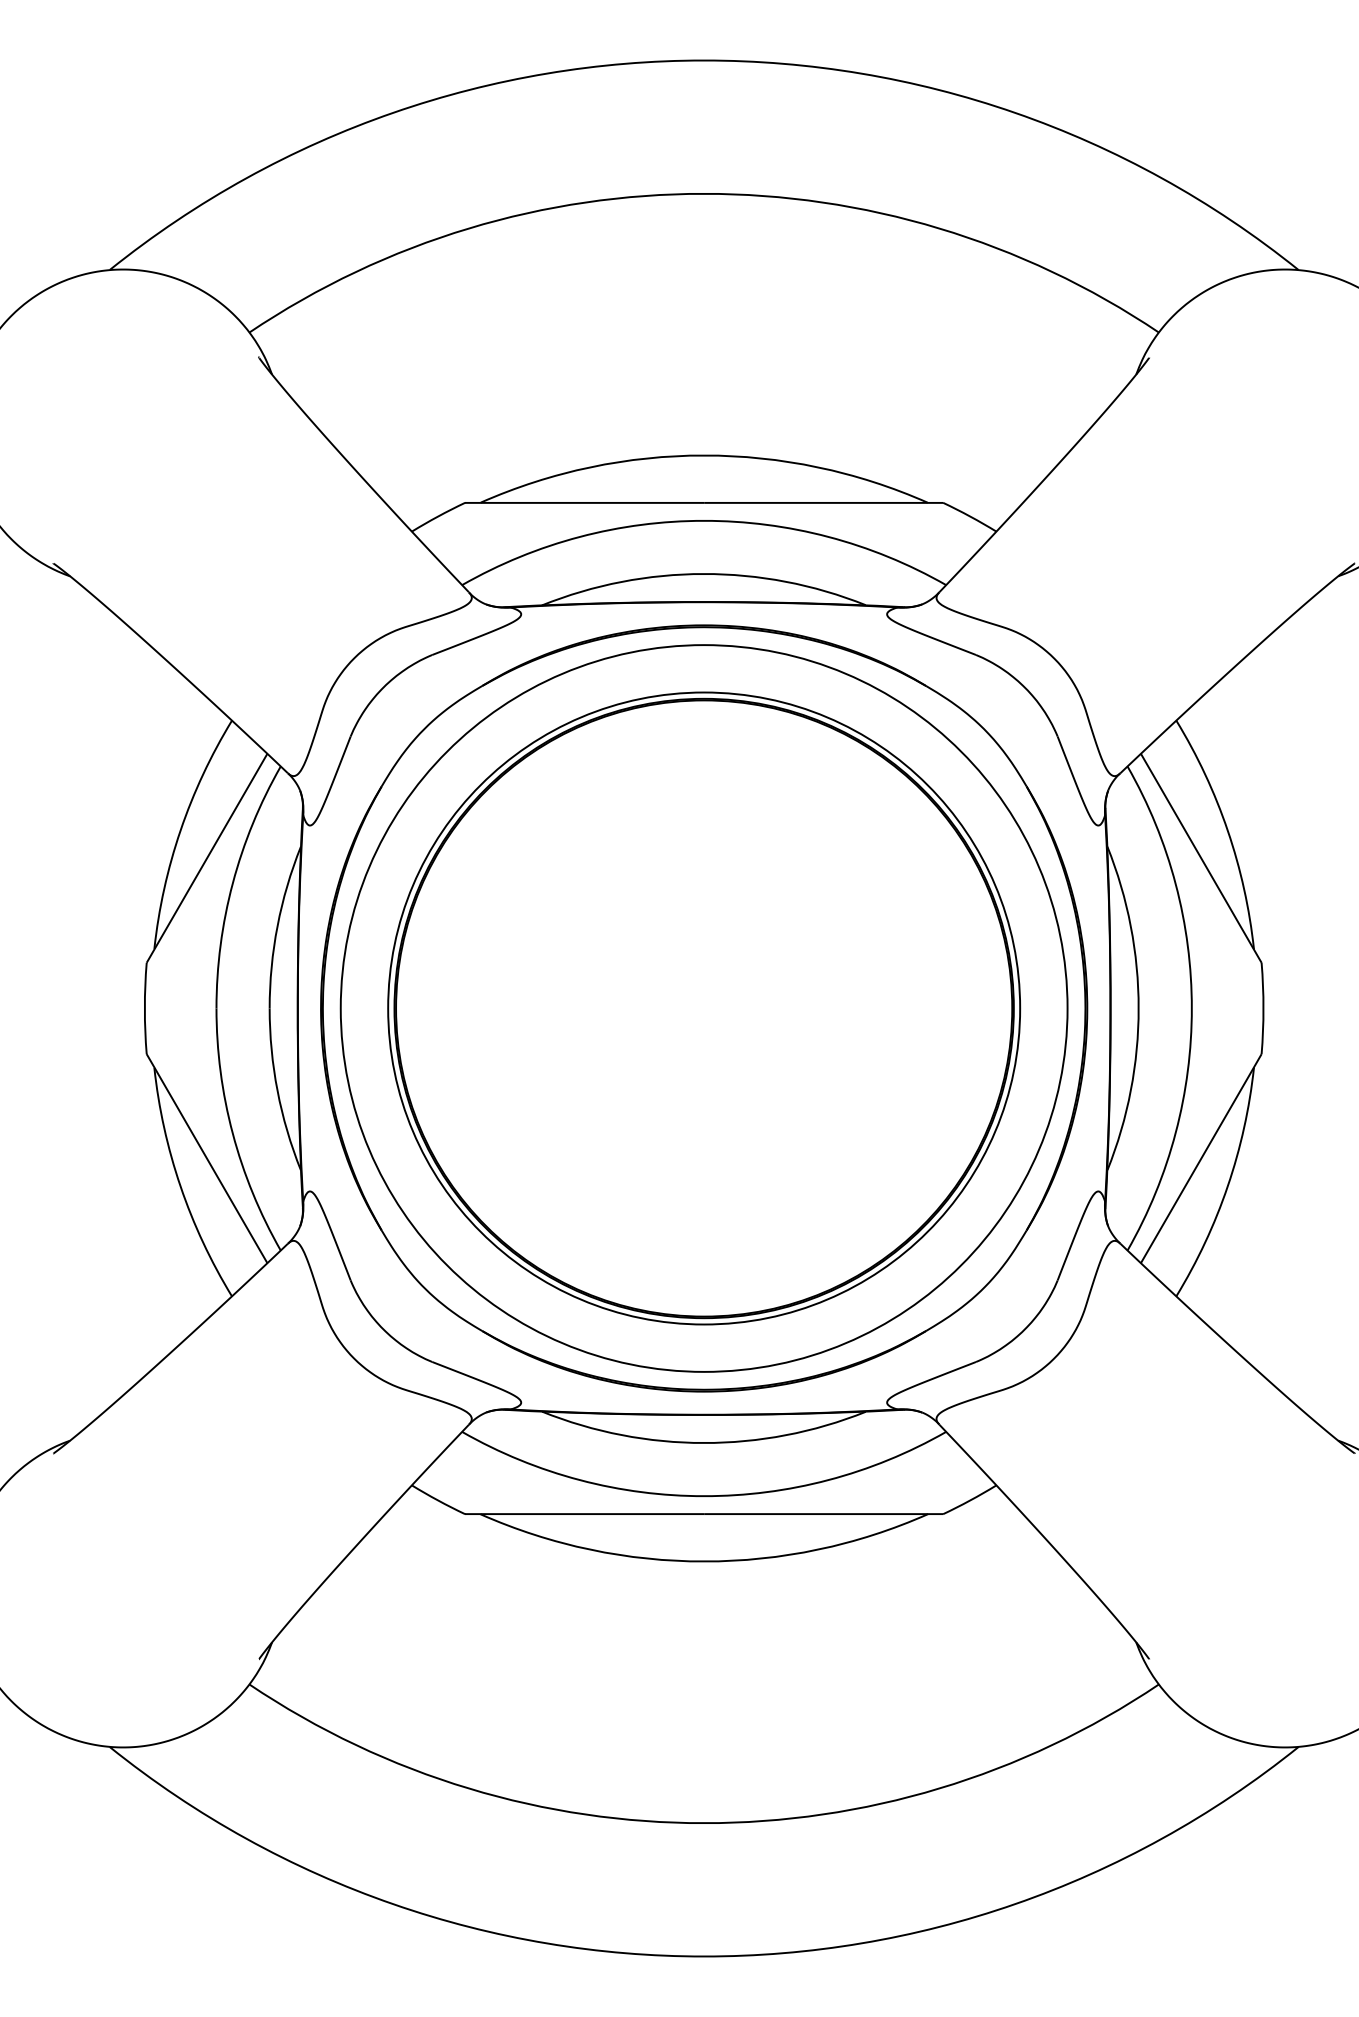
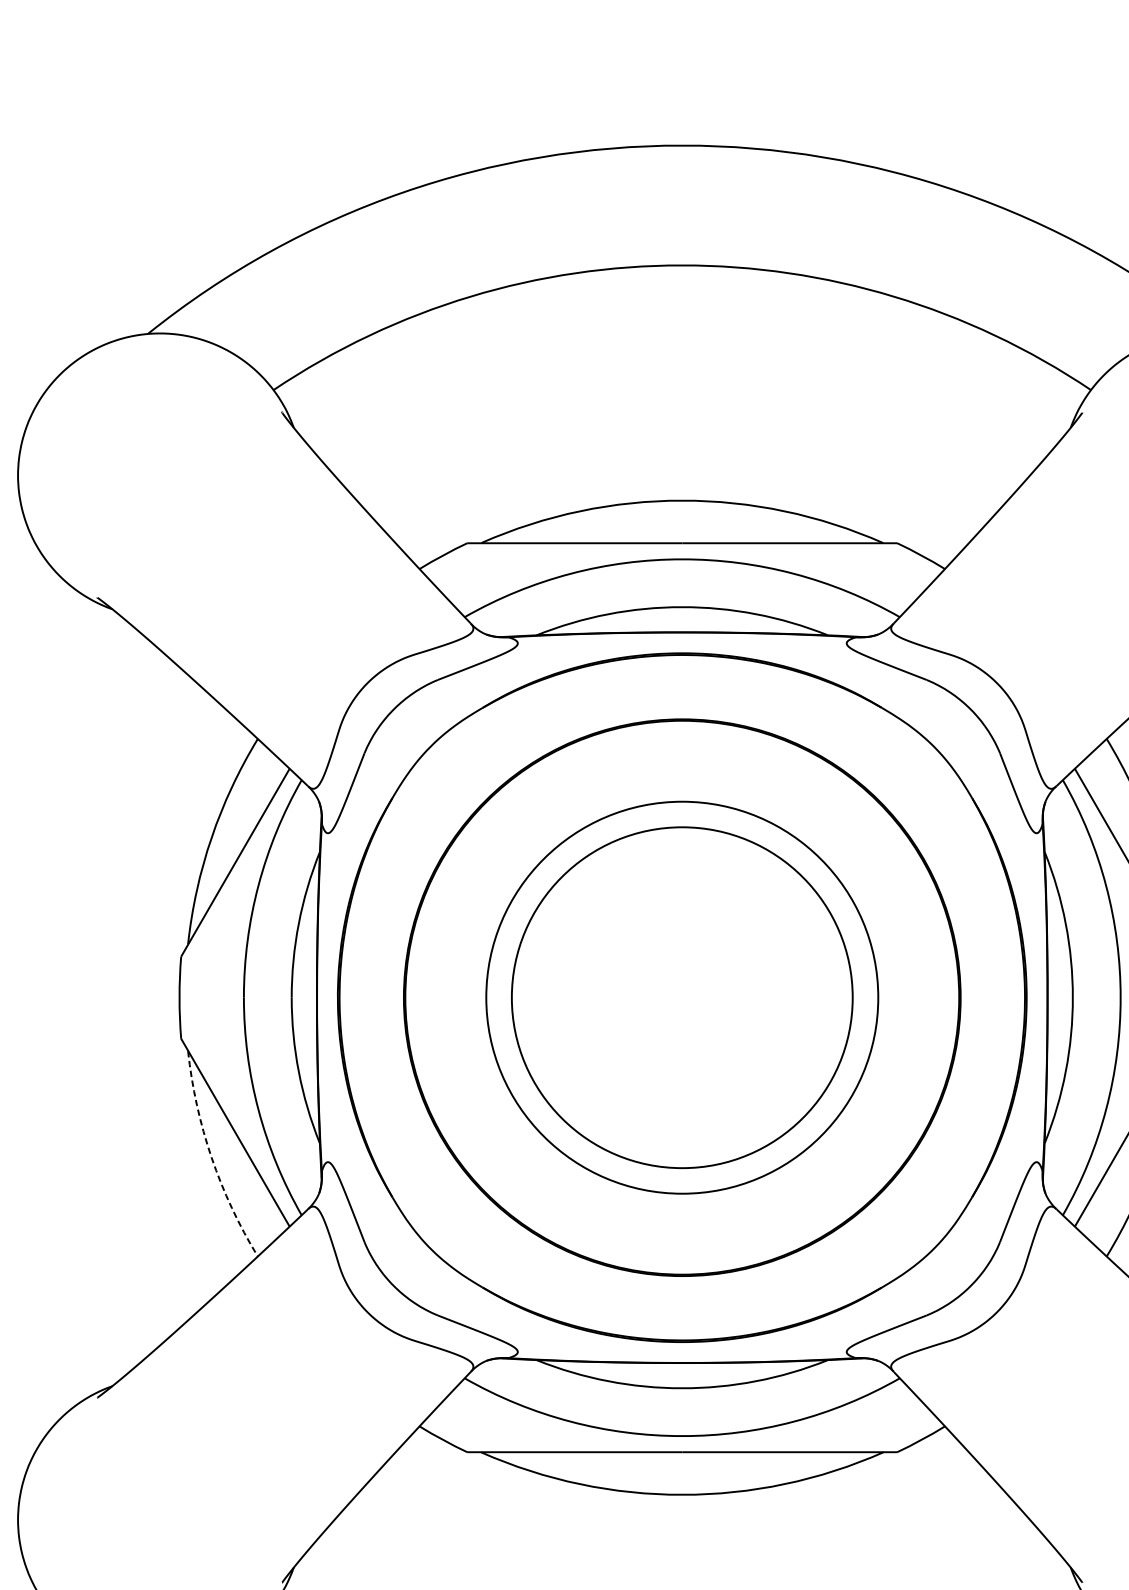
circle: (703, 1008) -> (681, 997), size x0.6
circle: (704, 1008) -> (682, 997), size x0.6
arc: (180, 1186) -> (211, 1157), solid -> dashed

